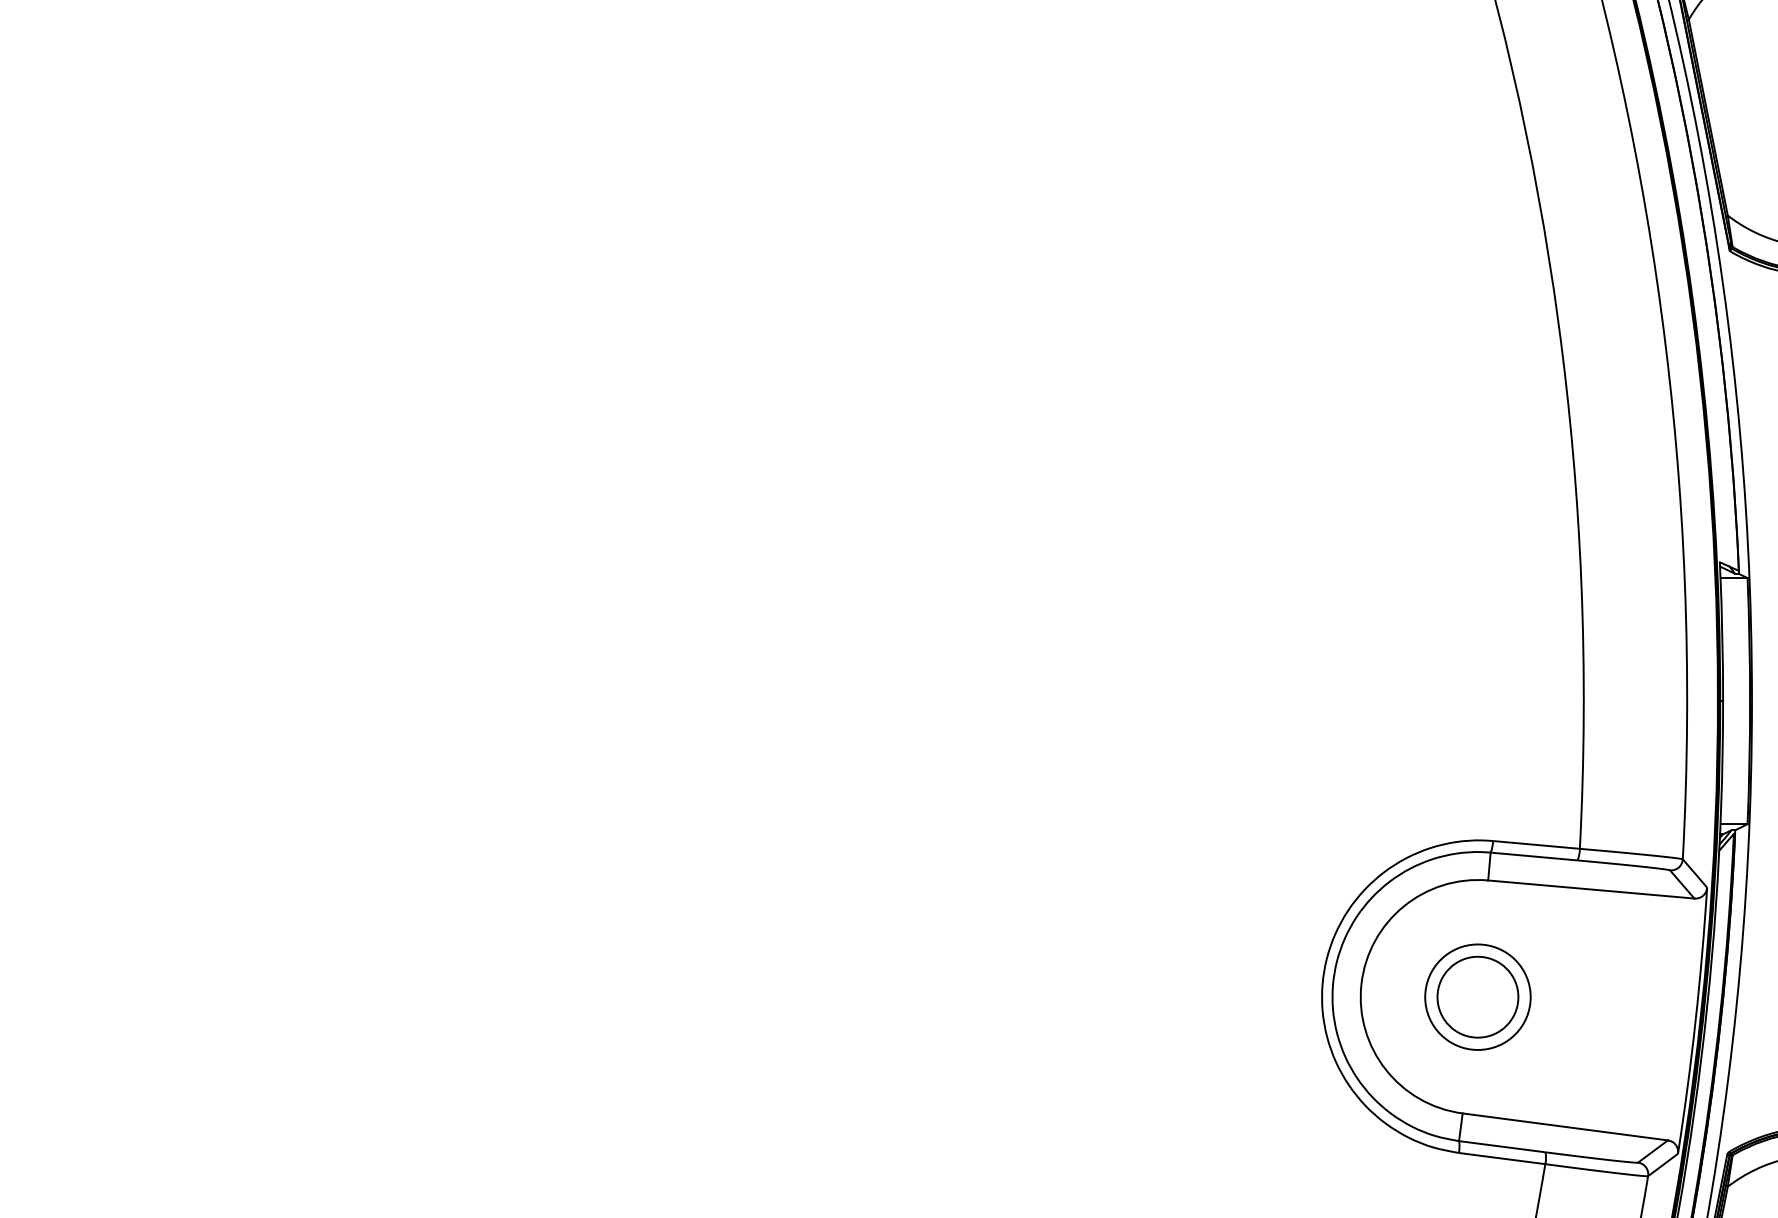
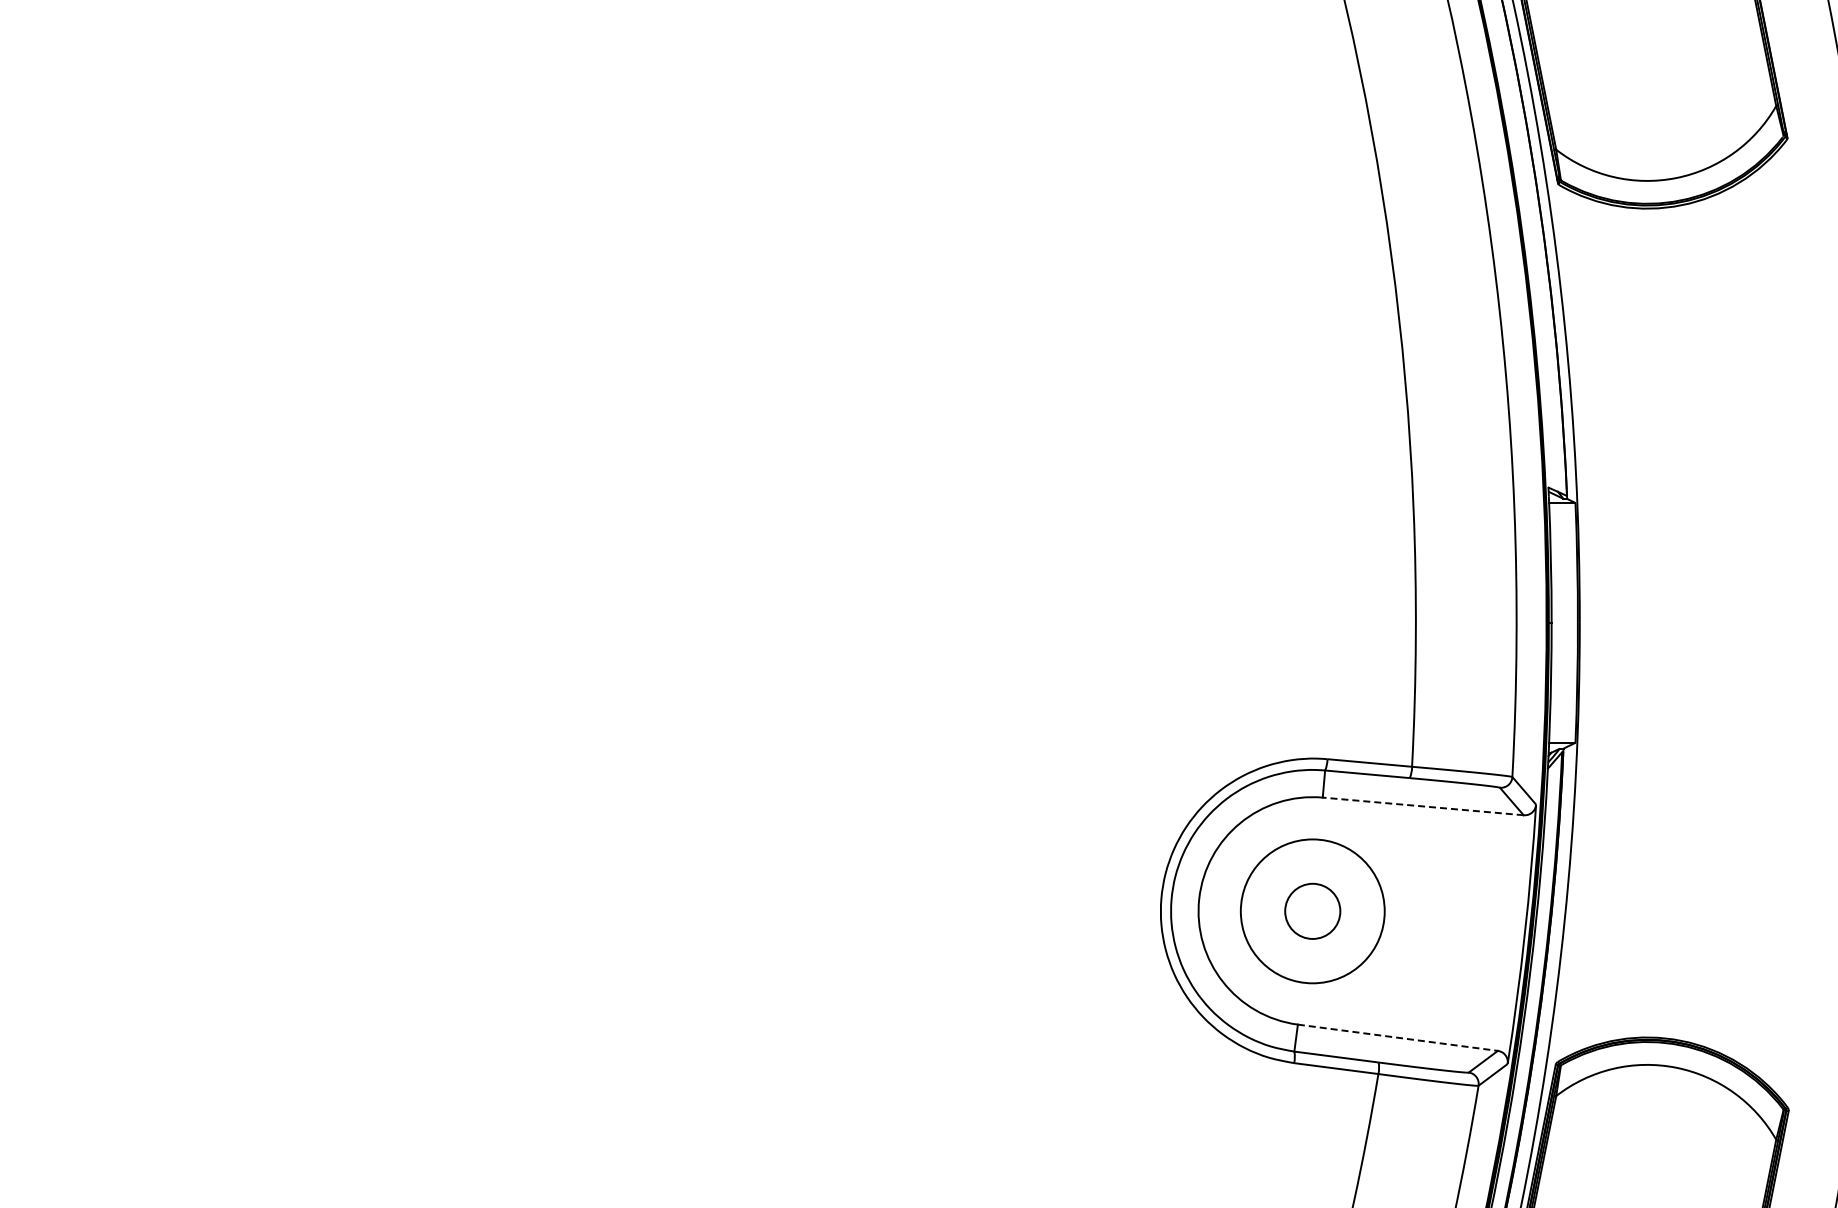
line: (1591, 889) -> (1423, 806), solid -> dashed
circle: (1477, 996) -> (1312, 910), size x0.7
circle: (1477, 996) -> (1312, 910), size x1.4
line: (1564, 1126) -> (1397, 1037), solid -> dashed

